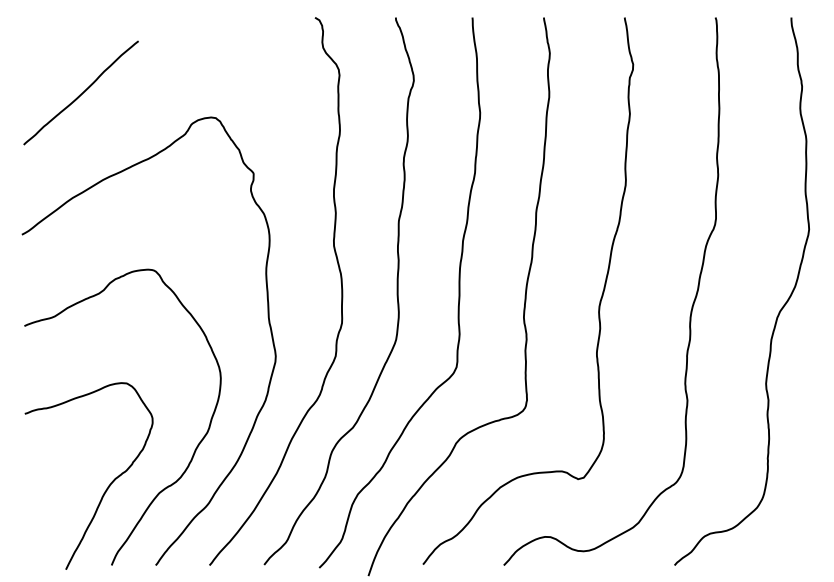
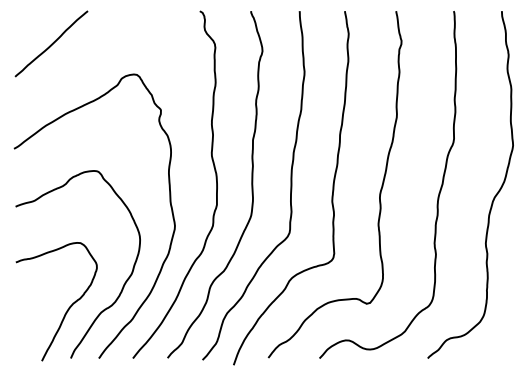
curve: (81, 92) -> (51, 43), moved

